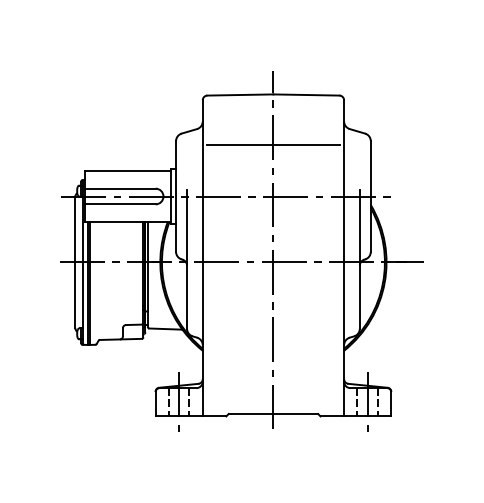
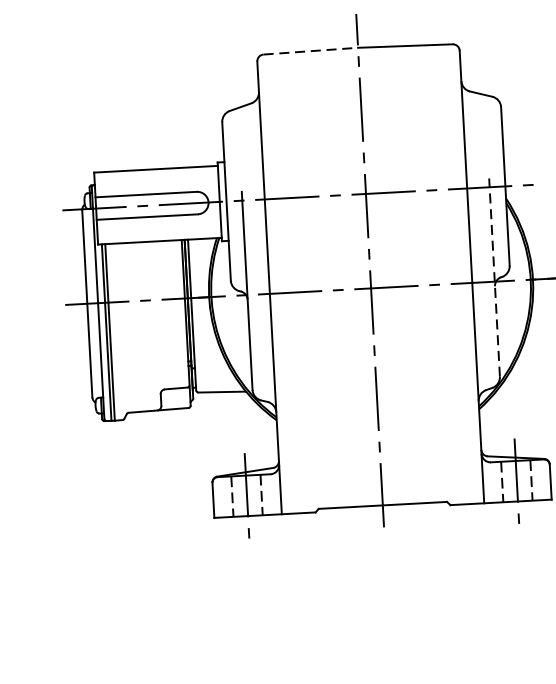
line: (240, 95) -> (310, 51), solid -> dashed
line: (272, 145) -> (360, 120), removed
line: (359, 259) -> (494, 277), solid -> dashed

